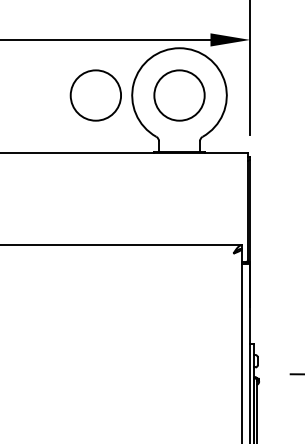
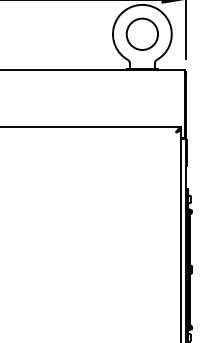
circle: (94, 94) -> (89, 33), removed

